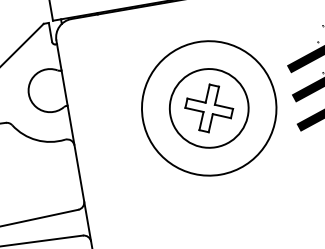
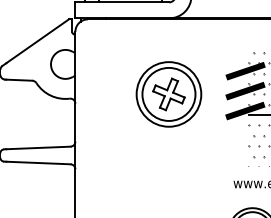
circle: (208, 108) -> (168, 94), size x0.71

